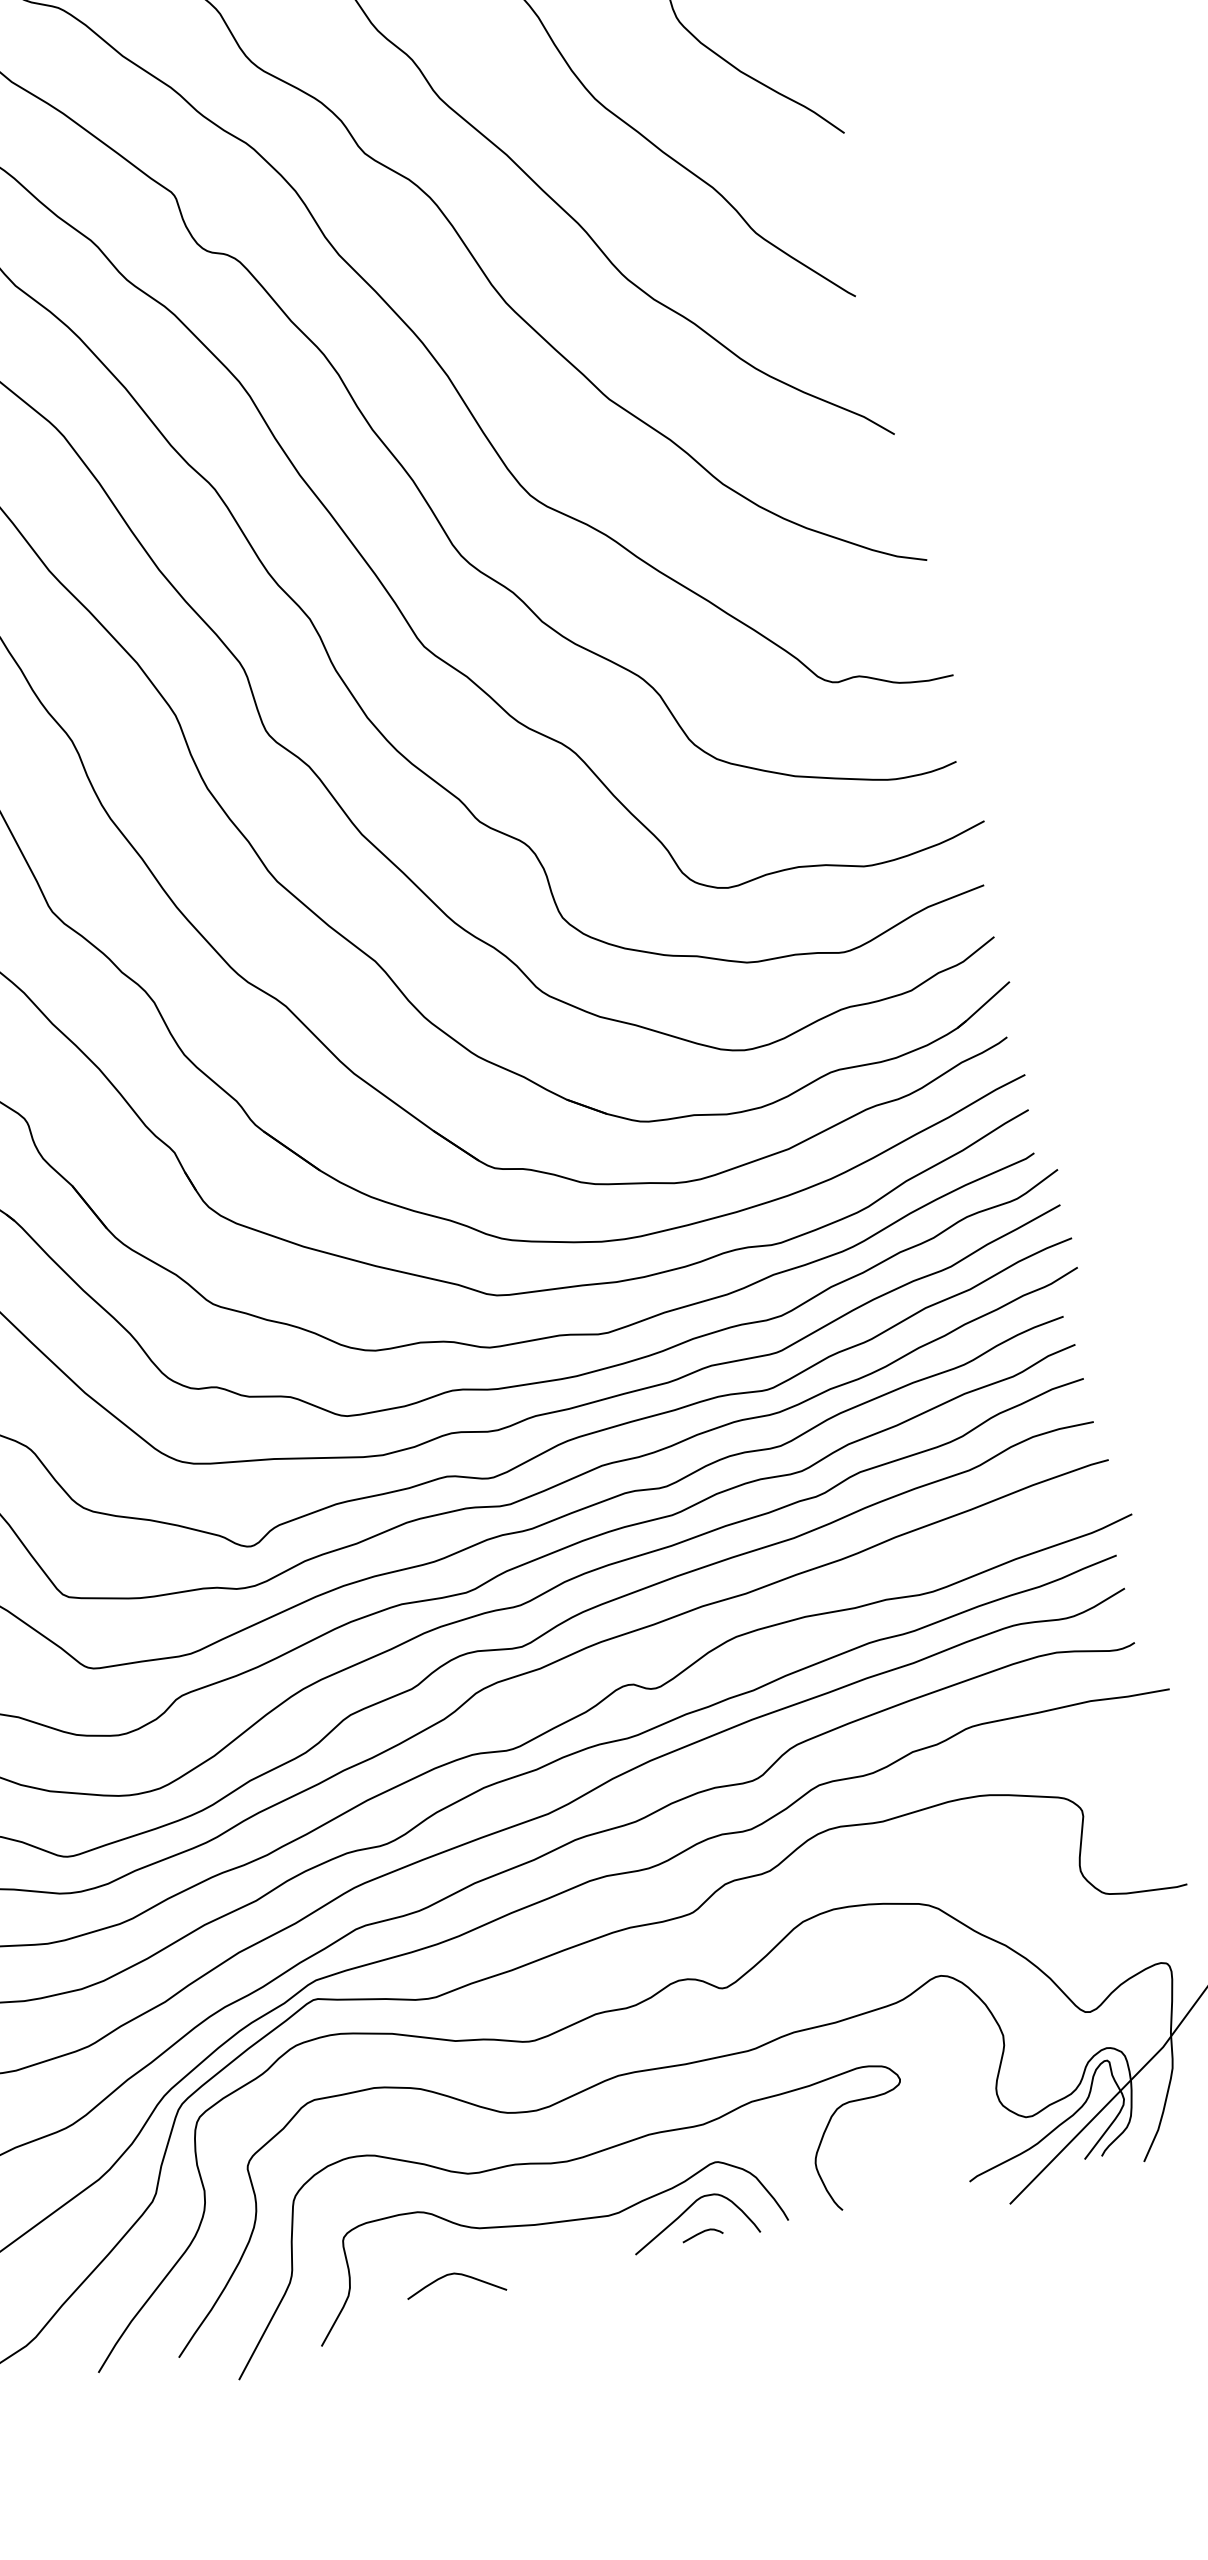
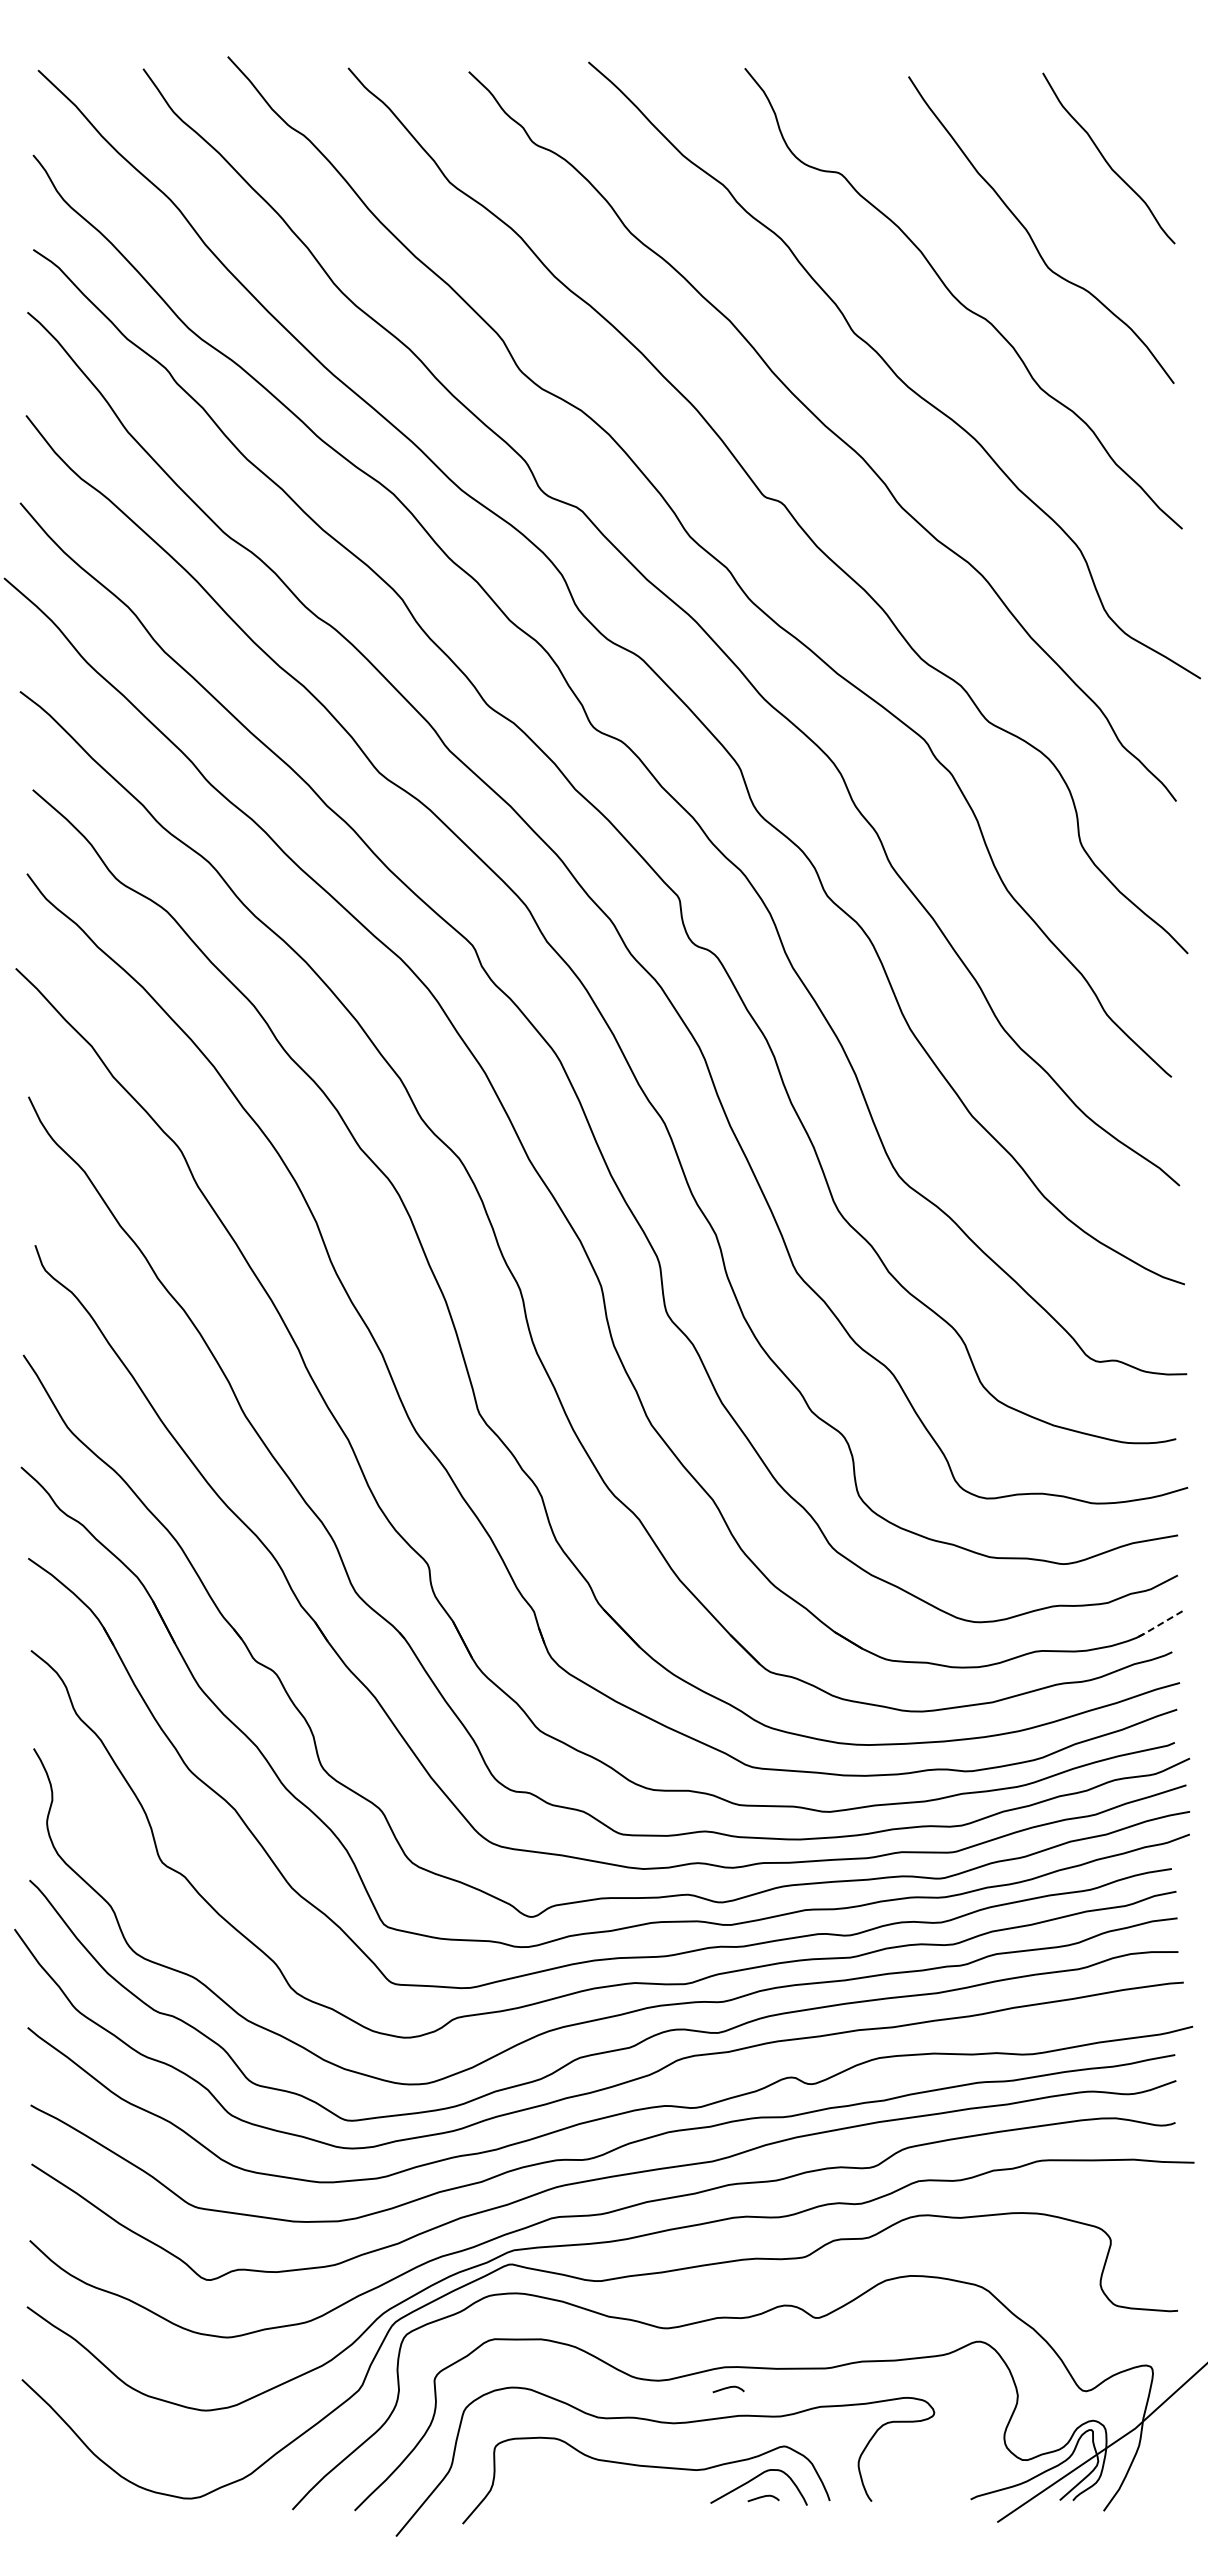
line: (982, 1006) -> (1158, 1625), solid -> dashed
curve: (628, 2102) -> (728, 2388), added
curve: (457, 2275) -> (574, 2491), removed

